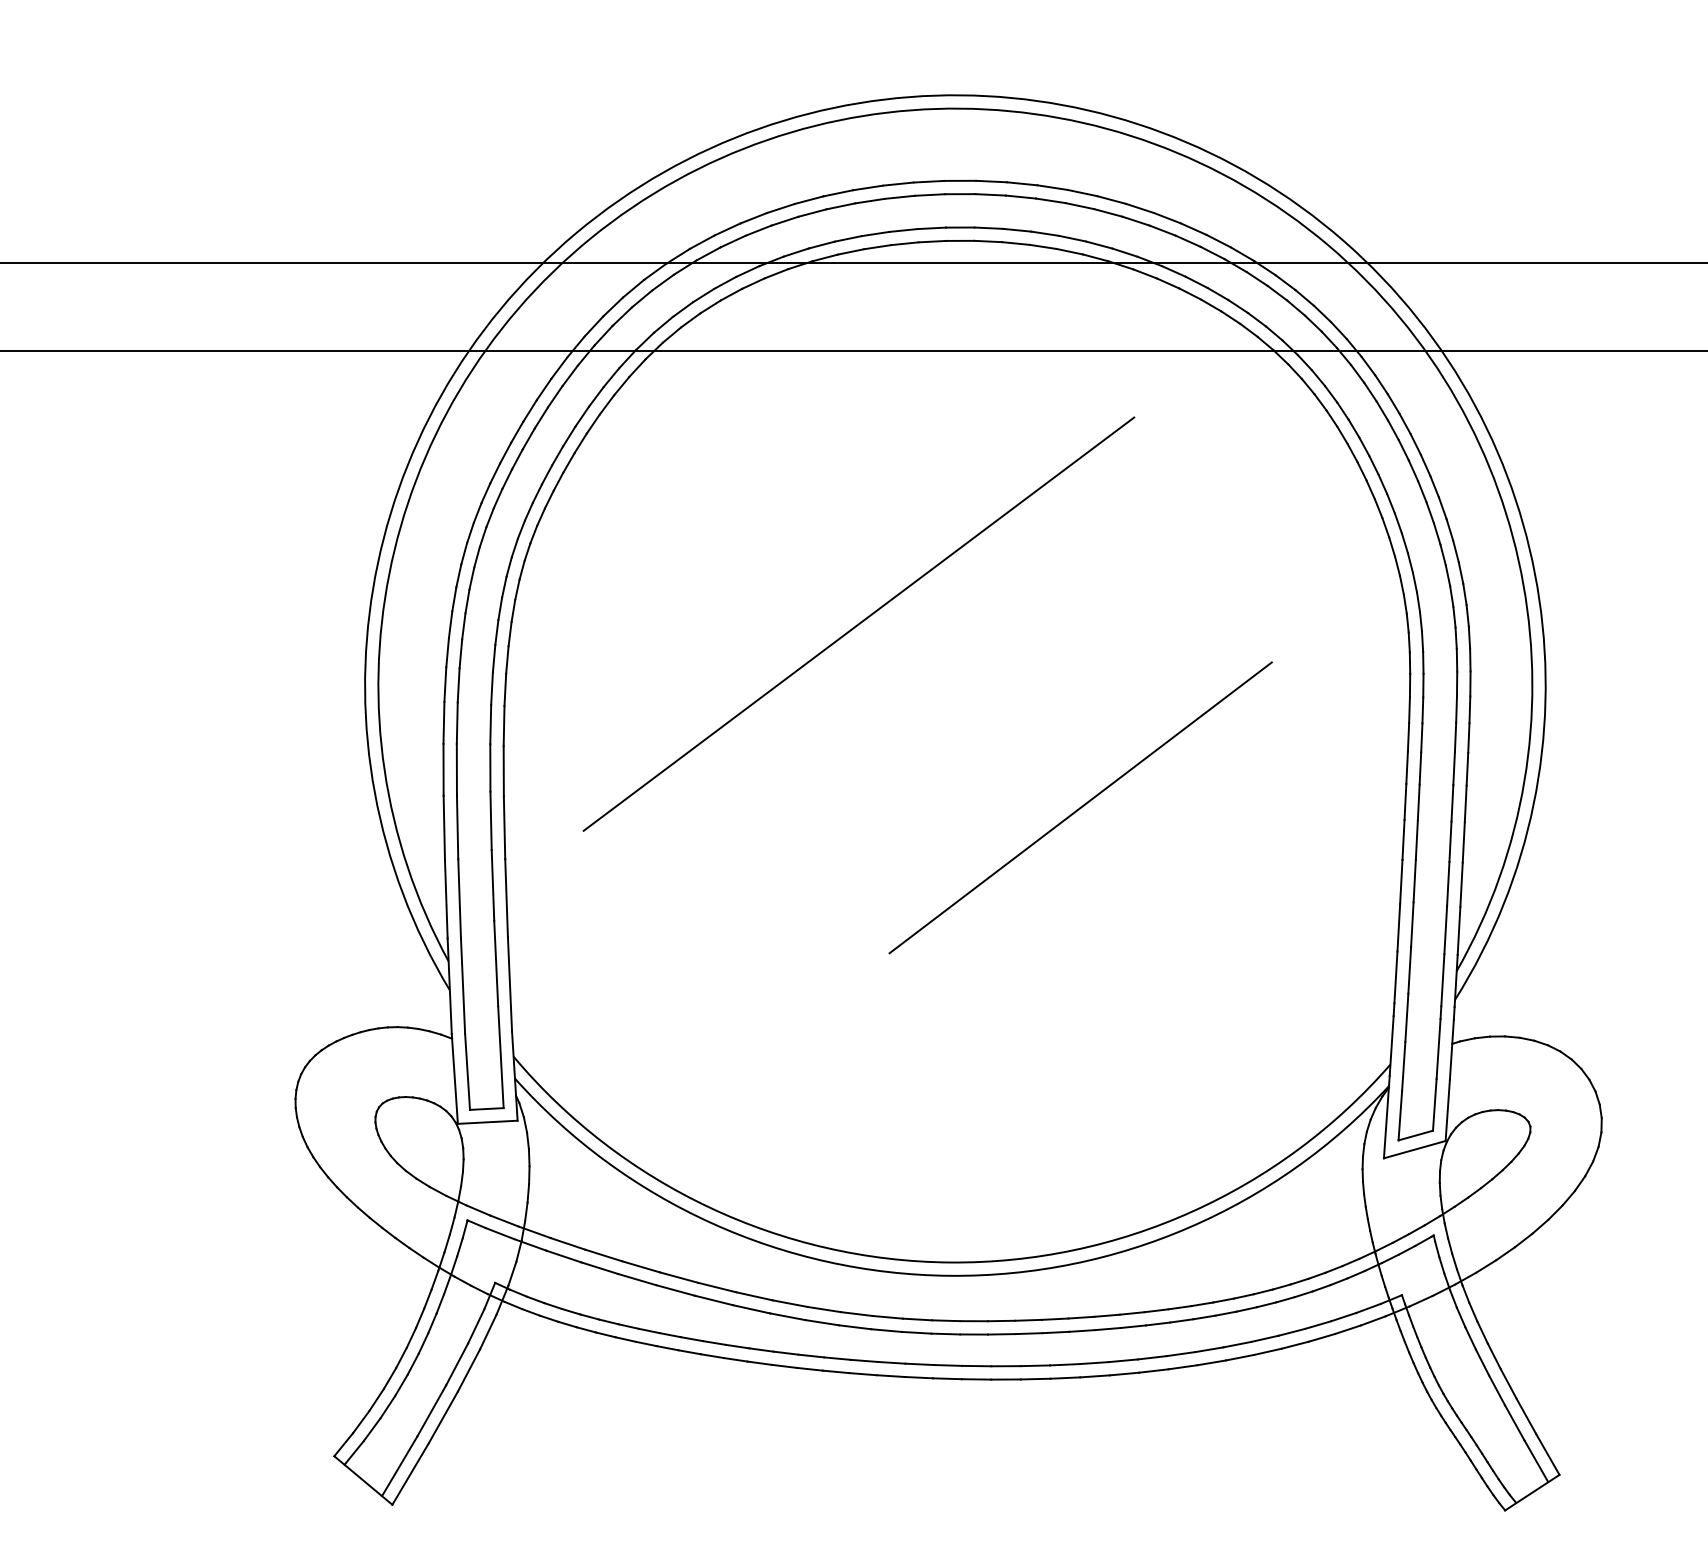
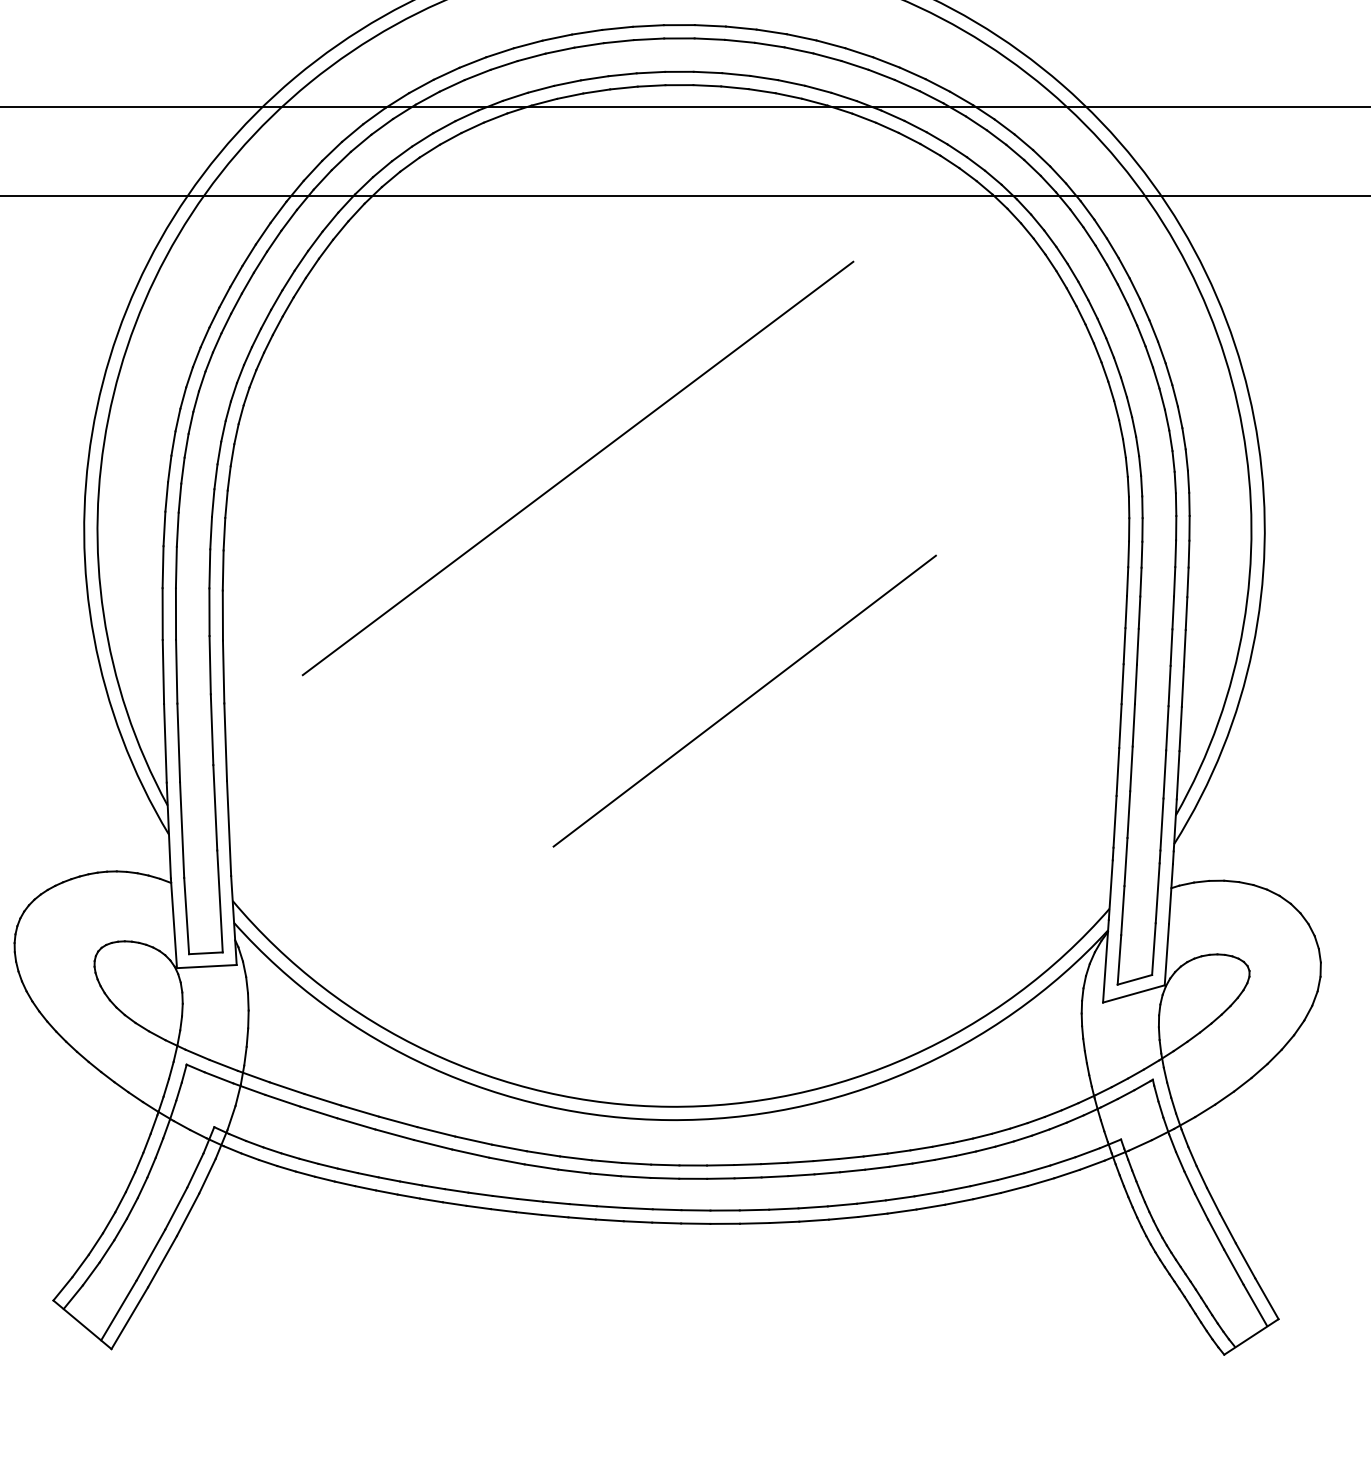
line: (1080, 807) -> (744, 700), moved

